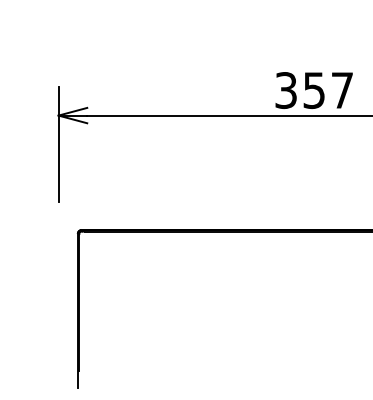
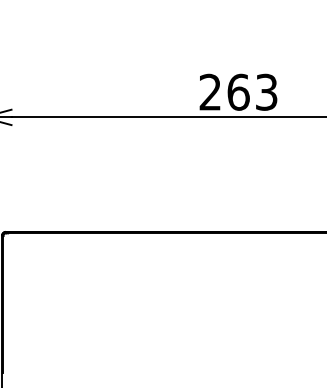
text: (313, 90) -> (237, 92), 357 -> 263

